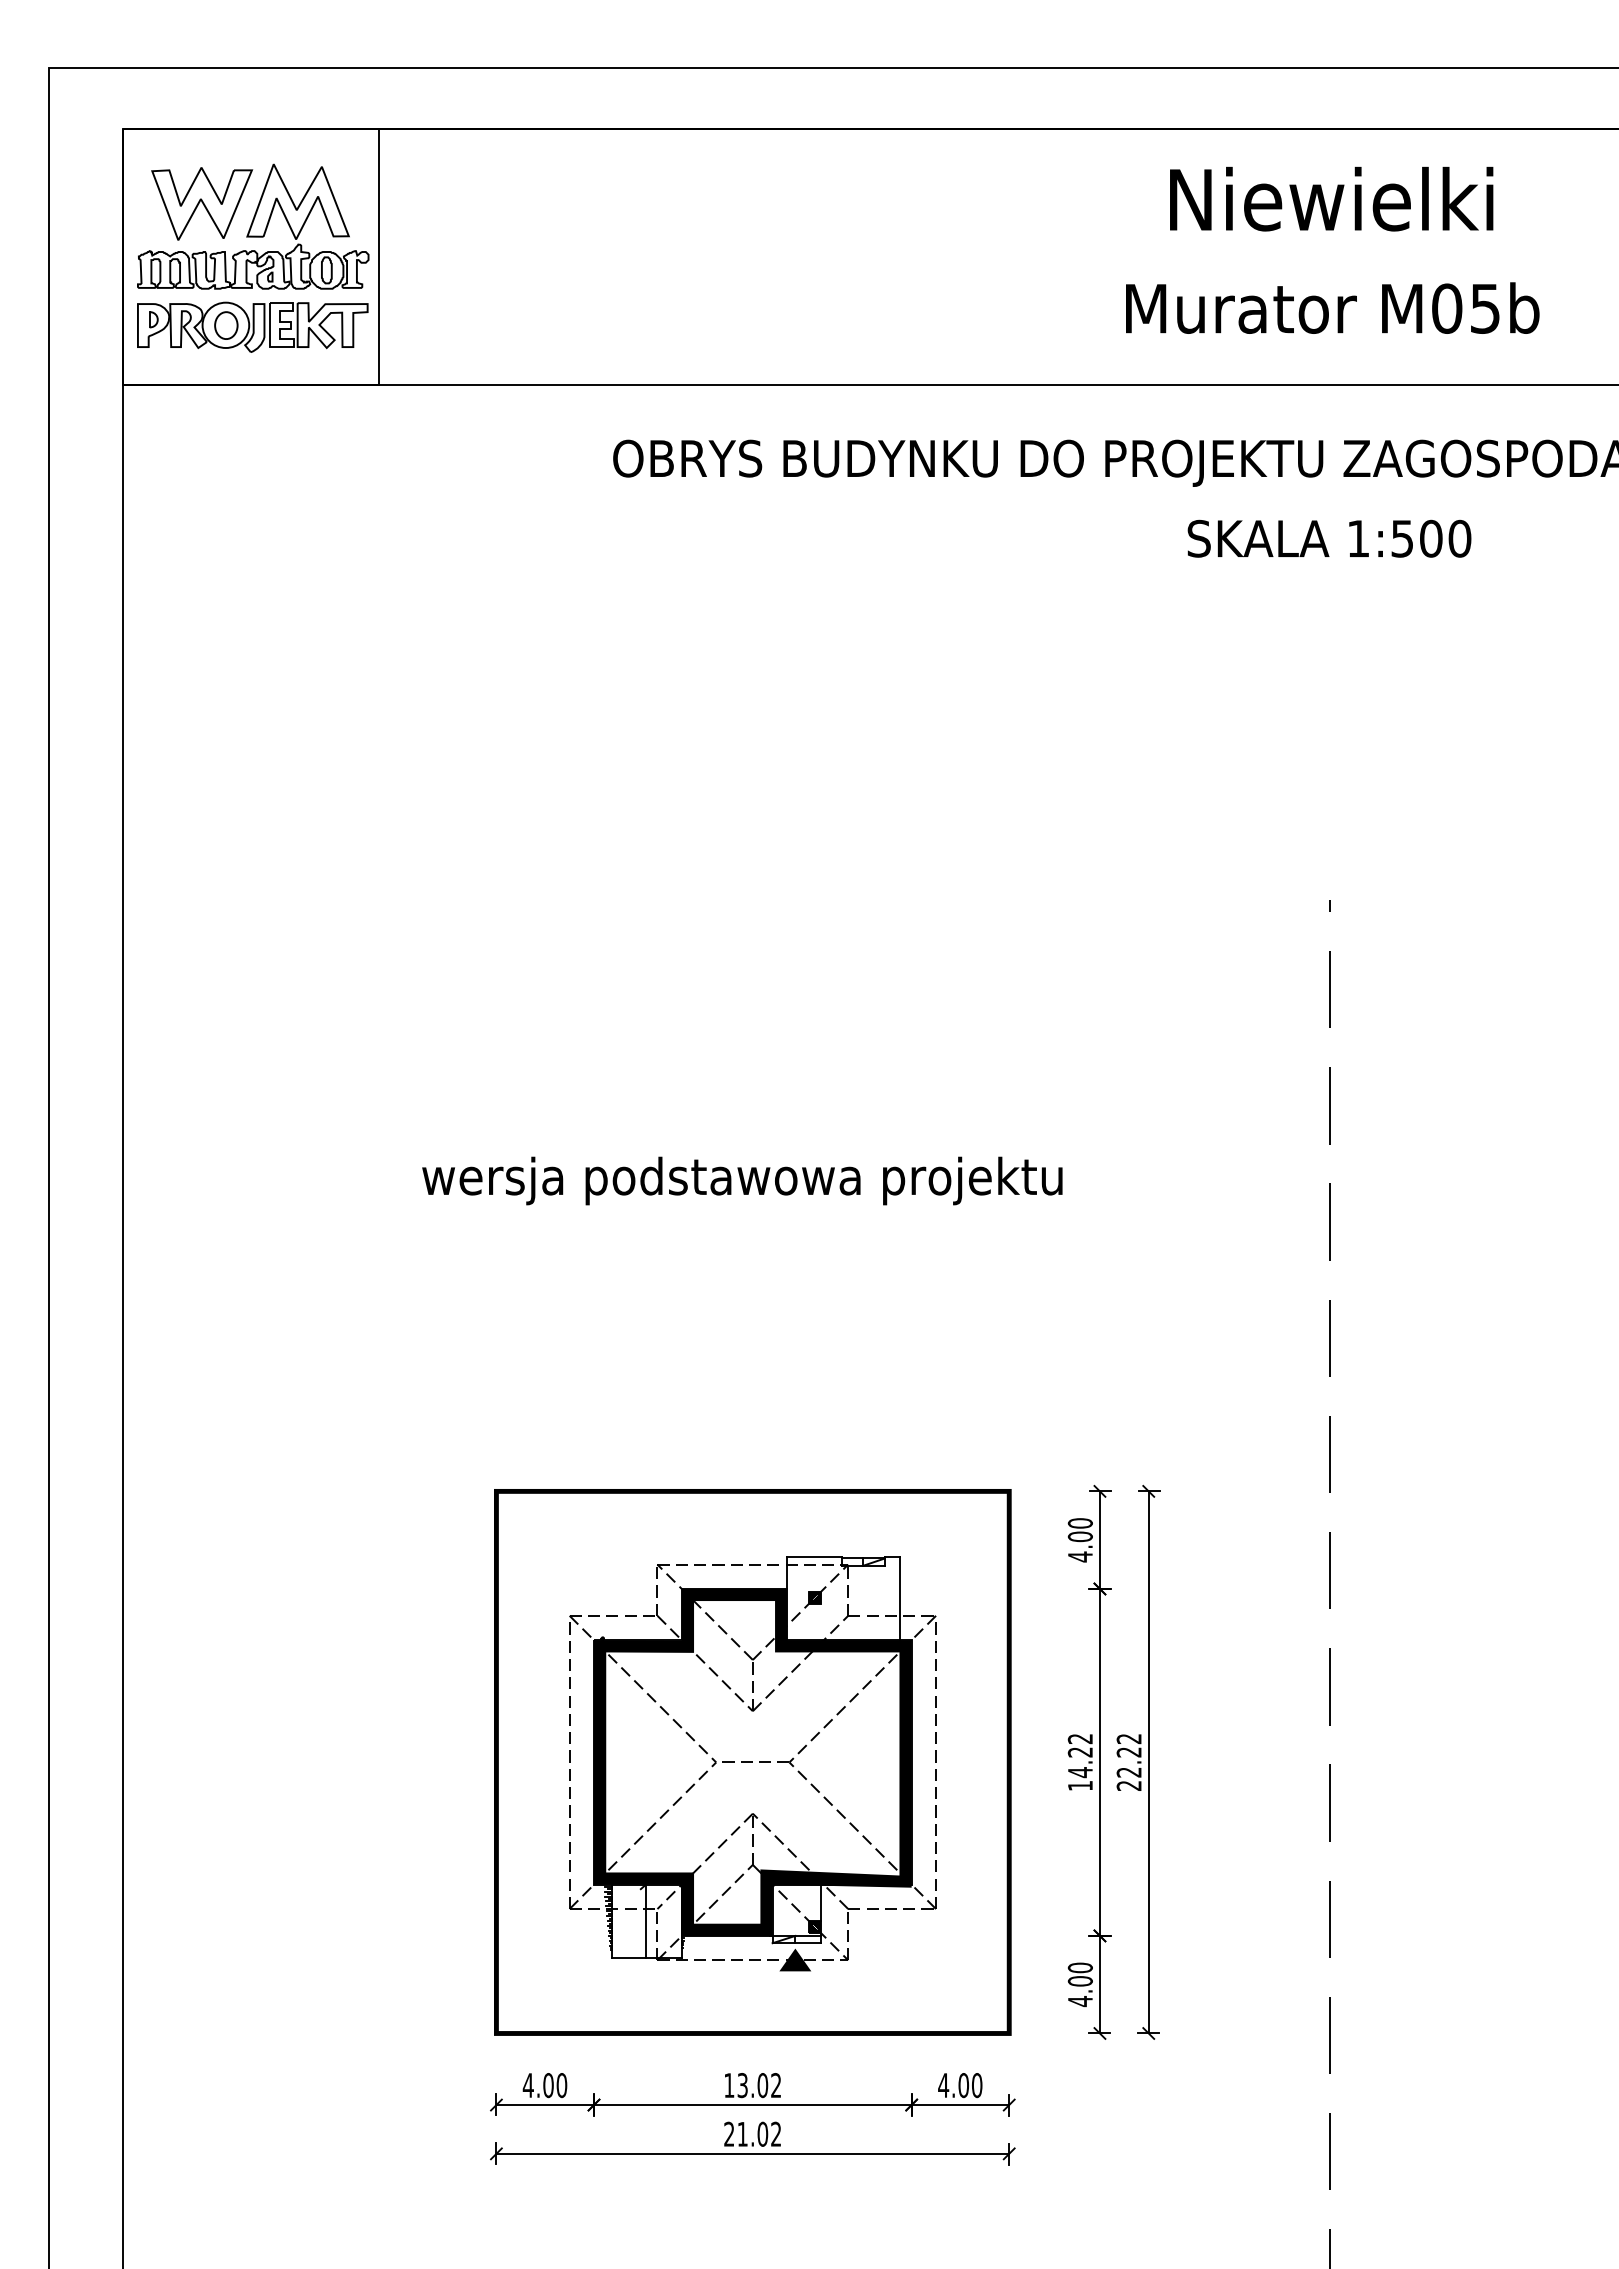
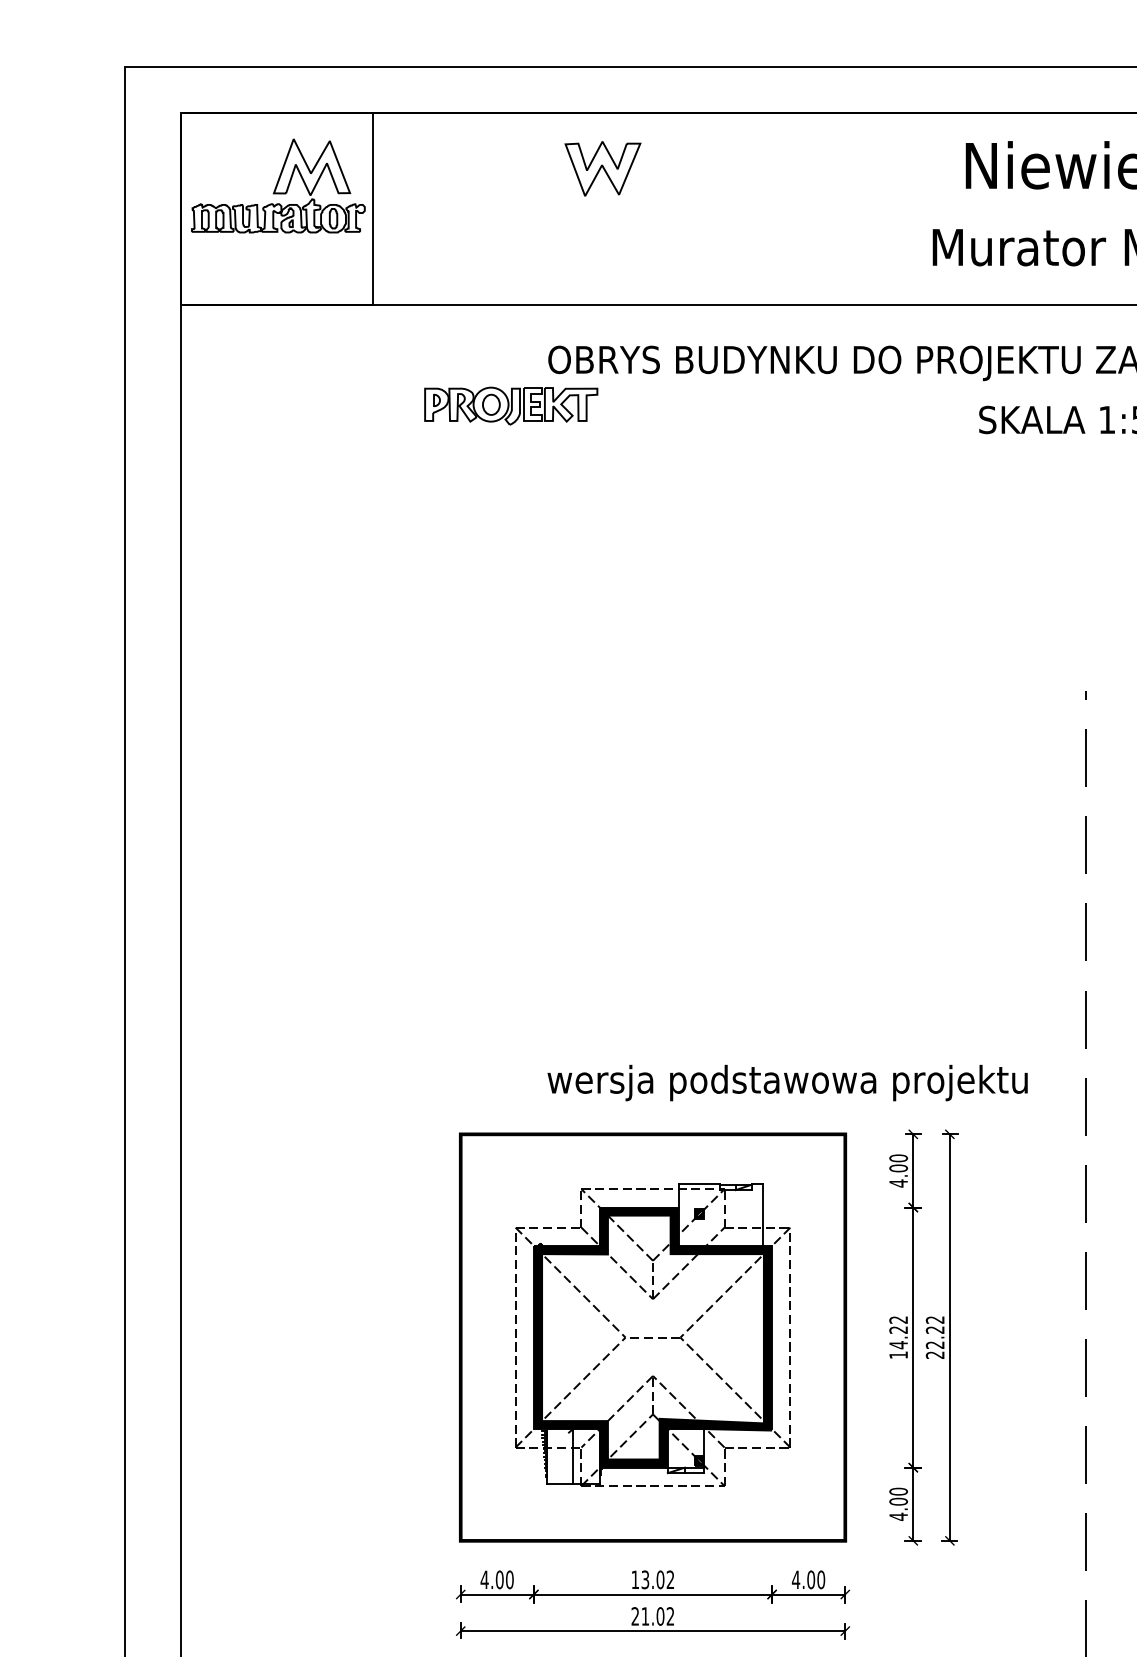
part: (202, 203) -> (603, 168), moved
part: (252, 326) -> (511, 405), moved
text: (742, 1180) -> (787, 1082), moved
fill: (795, 1959) -> (684, 1485), removed

